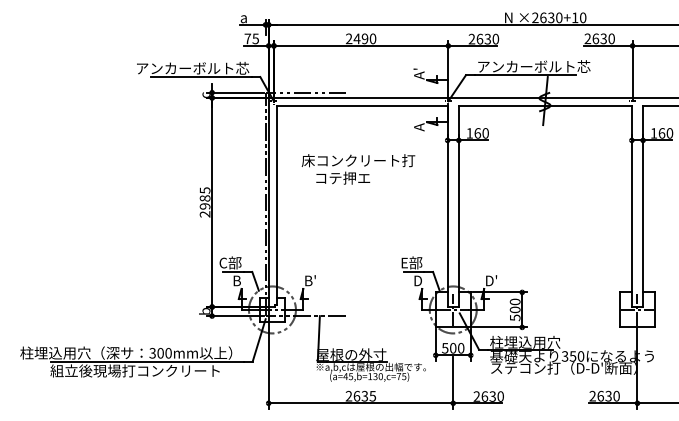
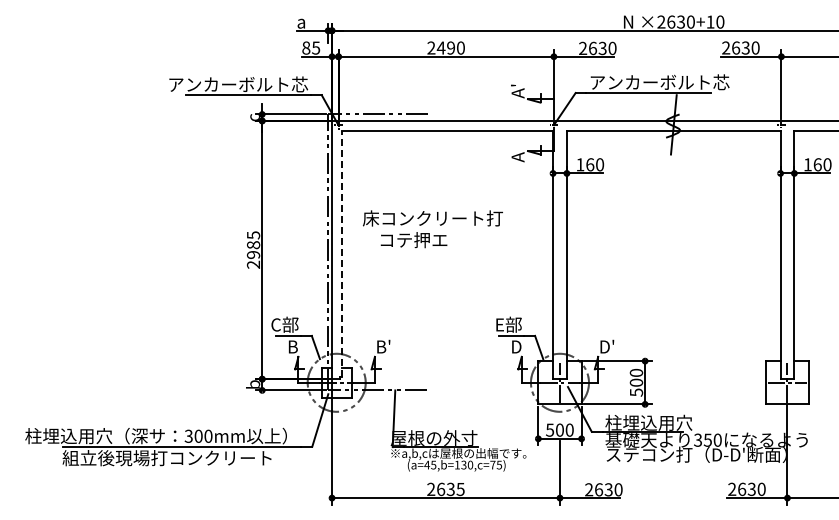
text: (247, 38) -> (306, 47), 75 -> 85
text: (358, 169) -> (432, 229), moved
line: (277, 205) -> (342, 253), solid -> dashed

